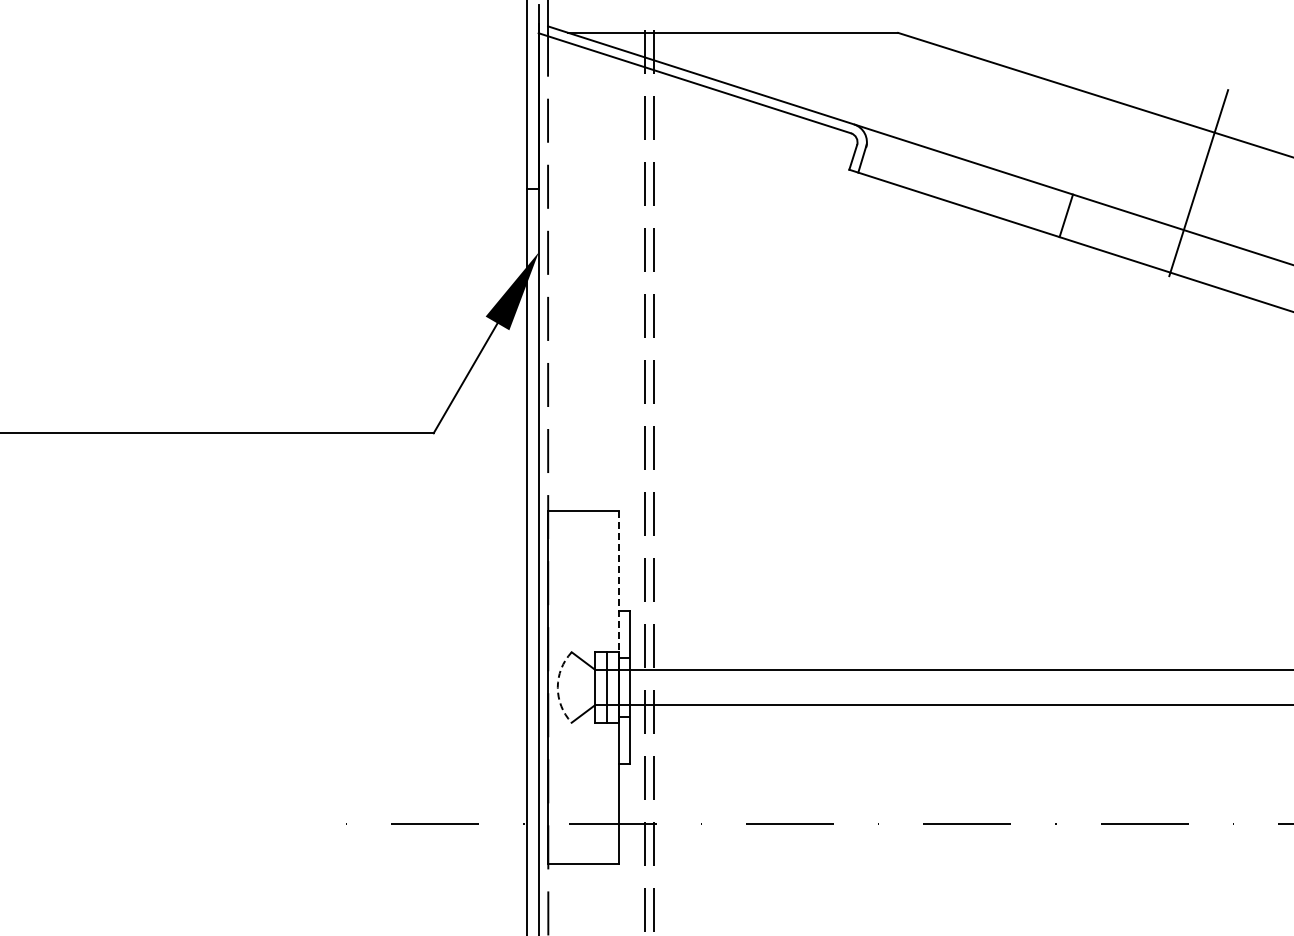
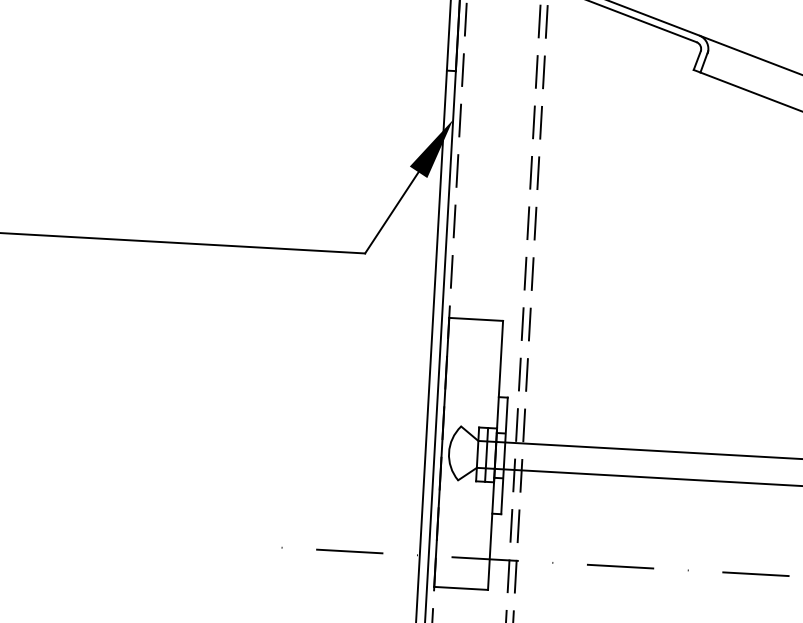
line: (618, 585) -> (499, 377), dashed -> solid
arc: (557, 687) -> (448, 452), dashed -> solid

